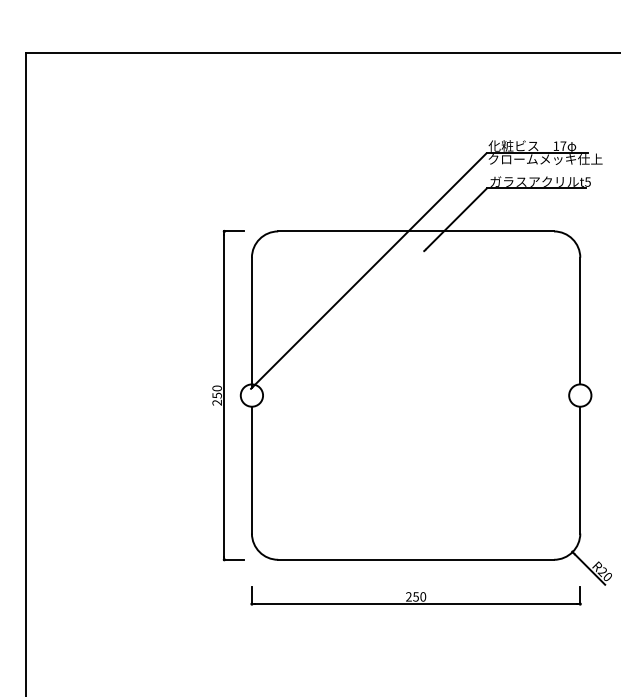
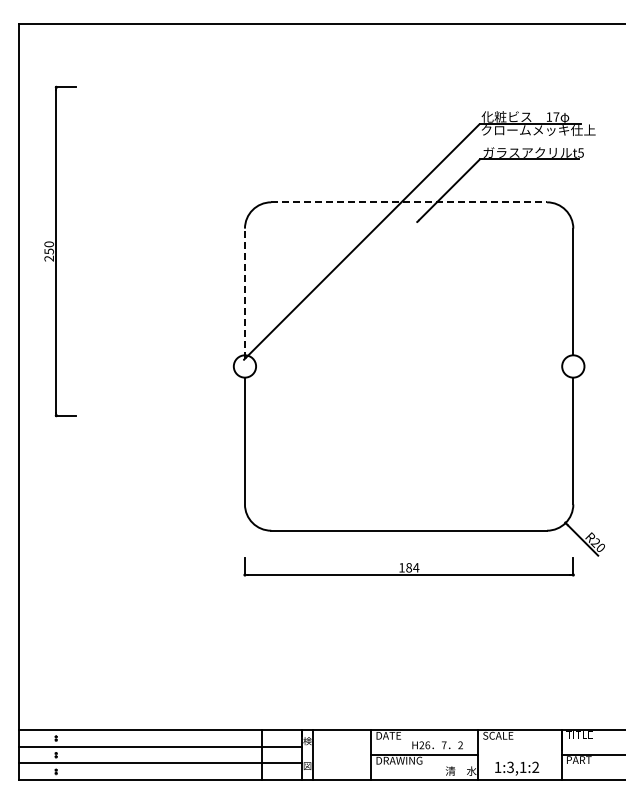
line: (416, 231) -> (409, 202), solid -> dashed
line: (251, 322) -> (244, 293), solid -> dashed
part: (228, 395) -> (60, 251), moved
text: (416, 596) -> (409, 567), 250 -> 184

